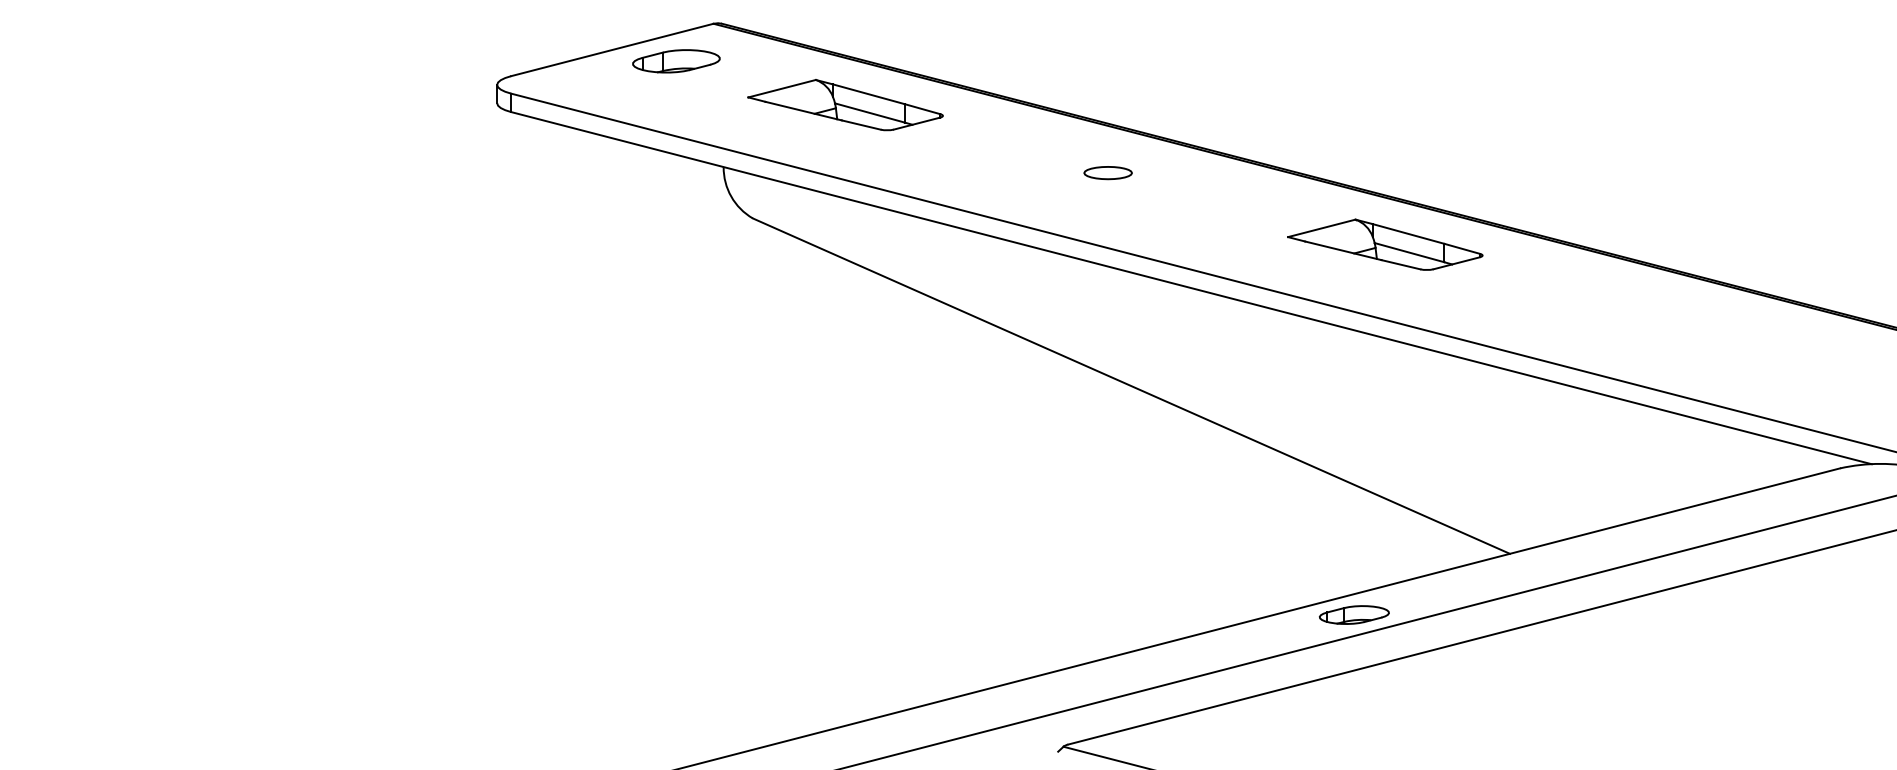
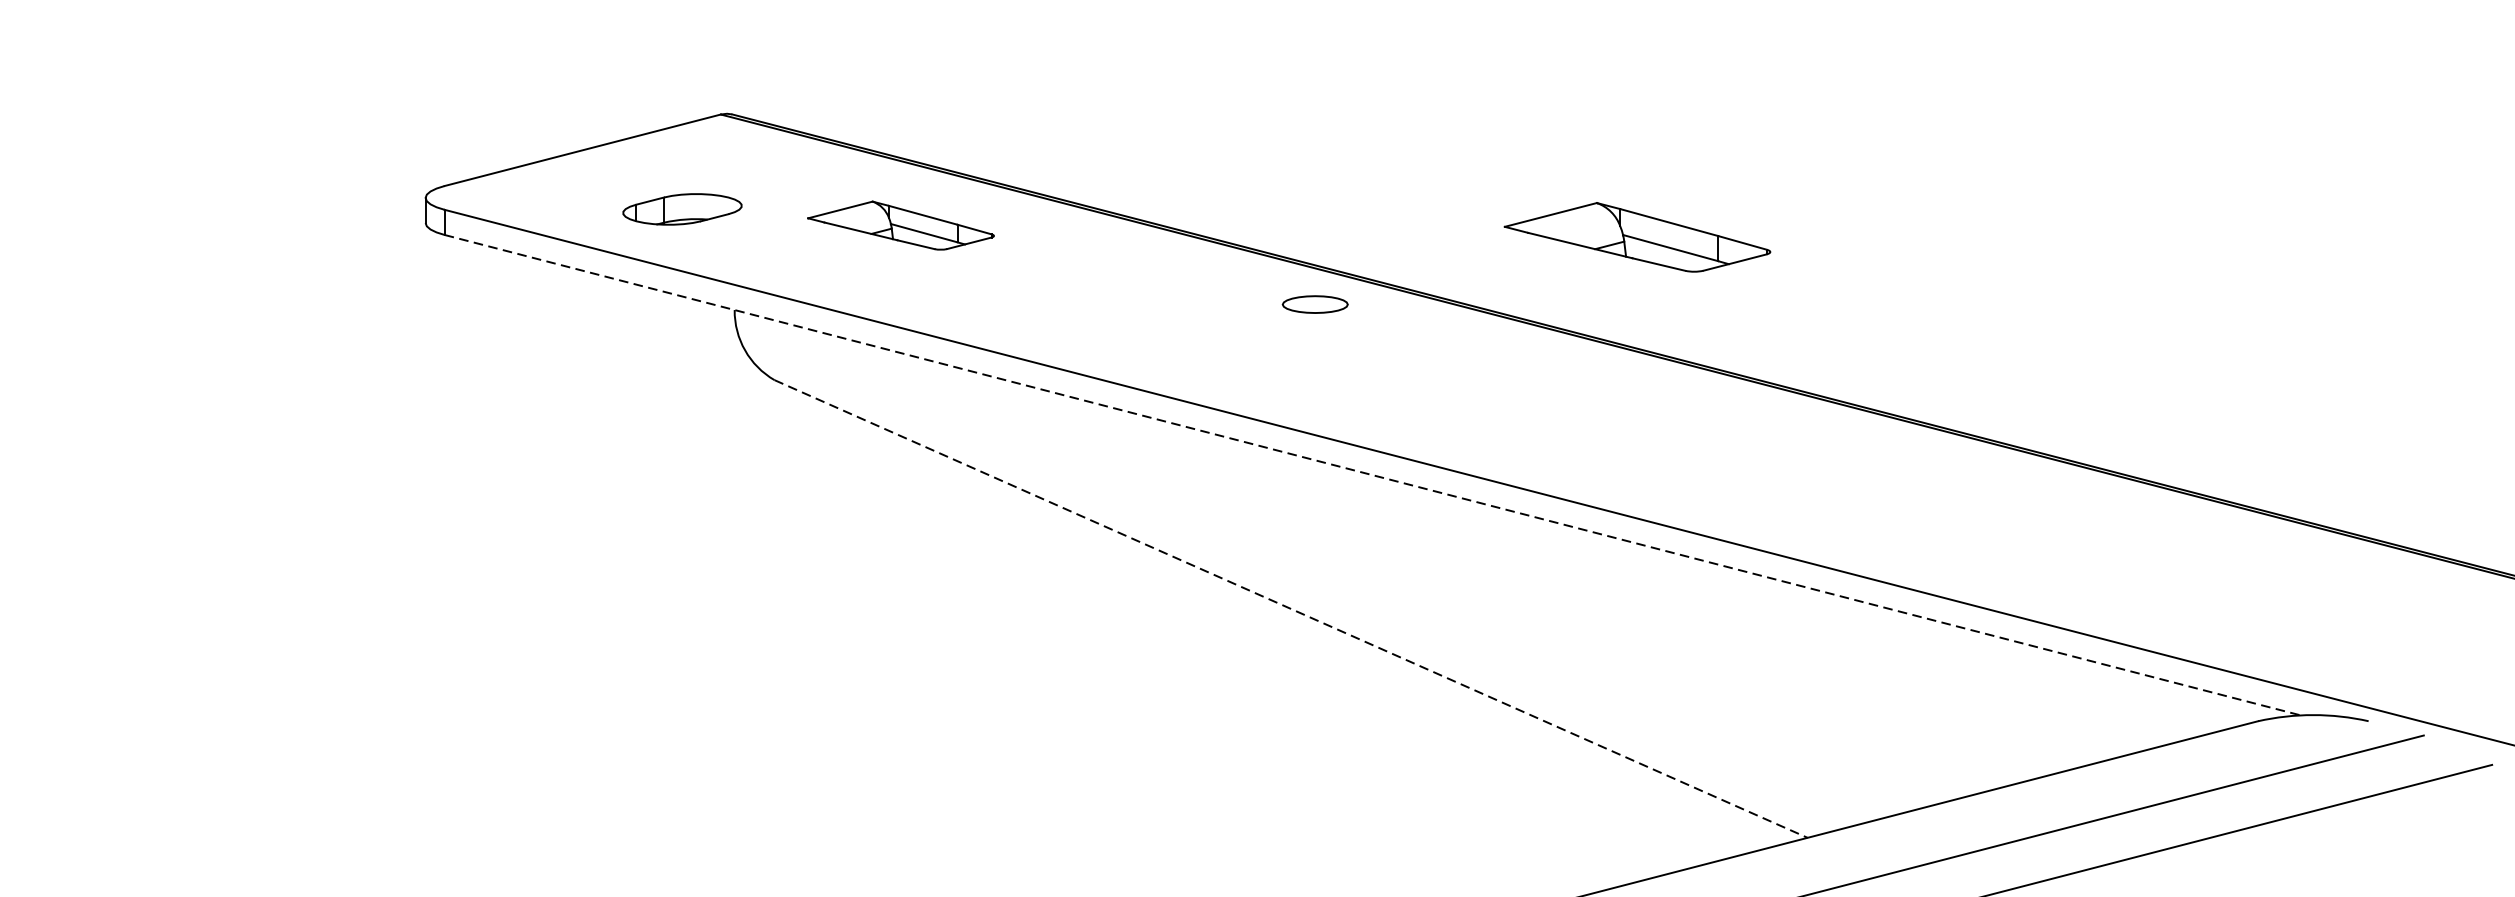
part: (676, 61) -> (682, 209), moved
part: (845, 105) -> (900, 226), size x0.7
part: (1107, 173) -> (1314, 305), moved
part: (1385, 244) -> (1637, 236), moved
line: (1191, 288) -> (1373, 475), solid -> dashed
line: (1131, 386) -> (1291, 609), solid -> dashed

